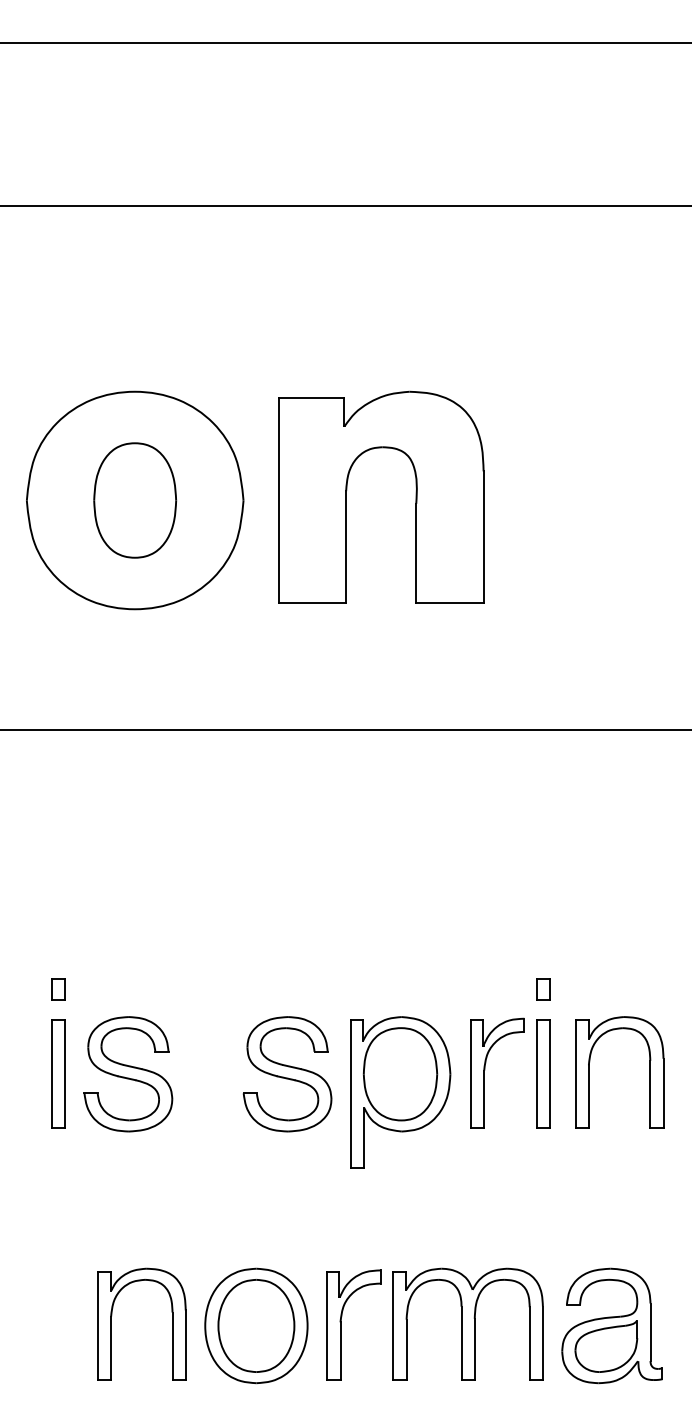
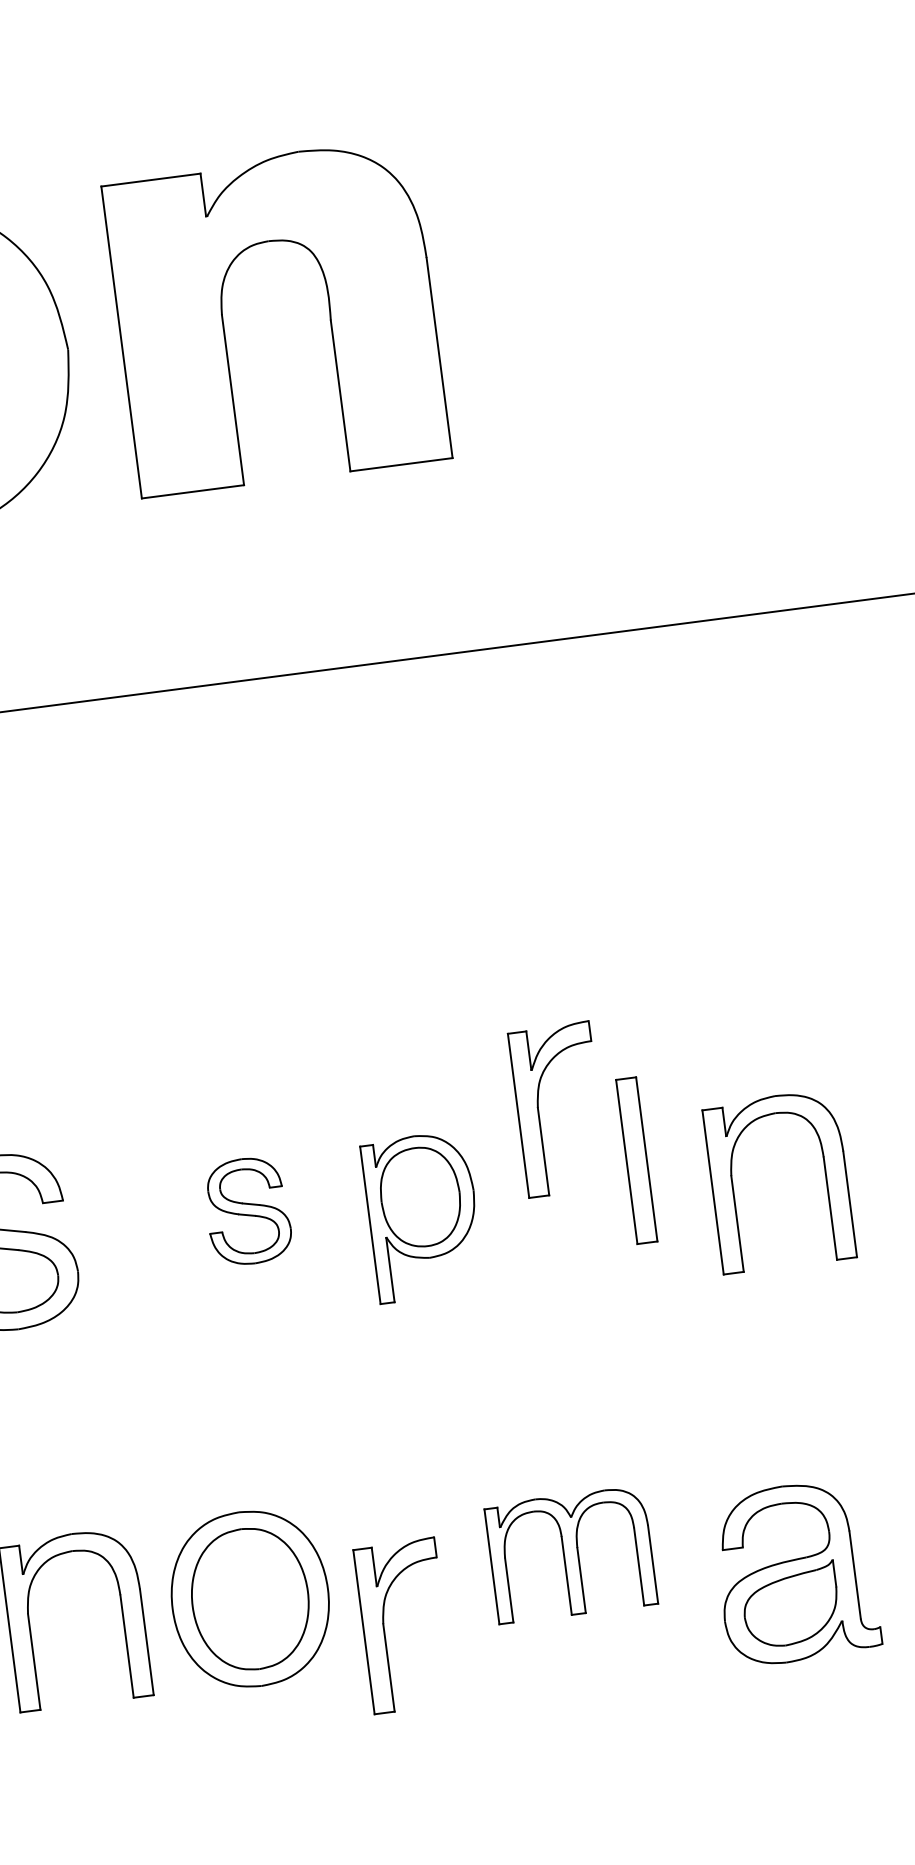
part: (543, 989) -> (619, 1032), removed
part: (485, 1070) -> (539, 1107), moved
part: (589, 1072) -> (733, 1187), moved
part: (287, 1074) -> (247, 1211), size x0.6
part: (400, 1092) -> (422, 1216), size x0.7
part: (467, 1323) -> (570, 1553), size x0.7
part: (341, 1324) -> (385, 1627), moved
part: (611, 1325) -> (794, 1572), moved

